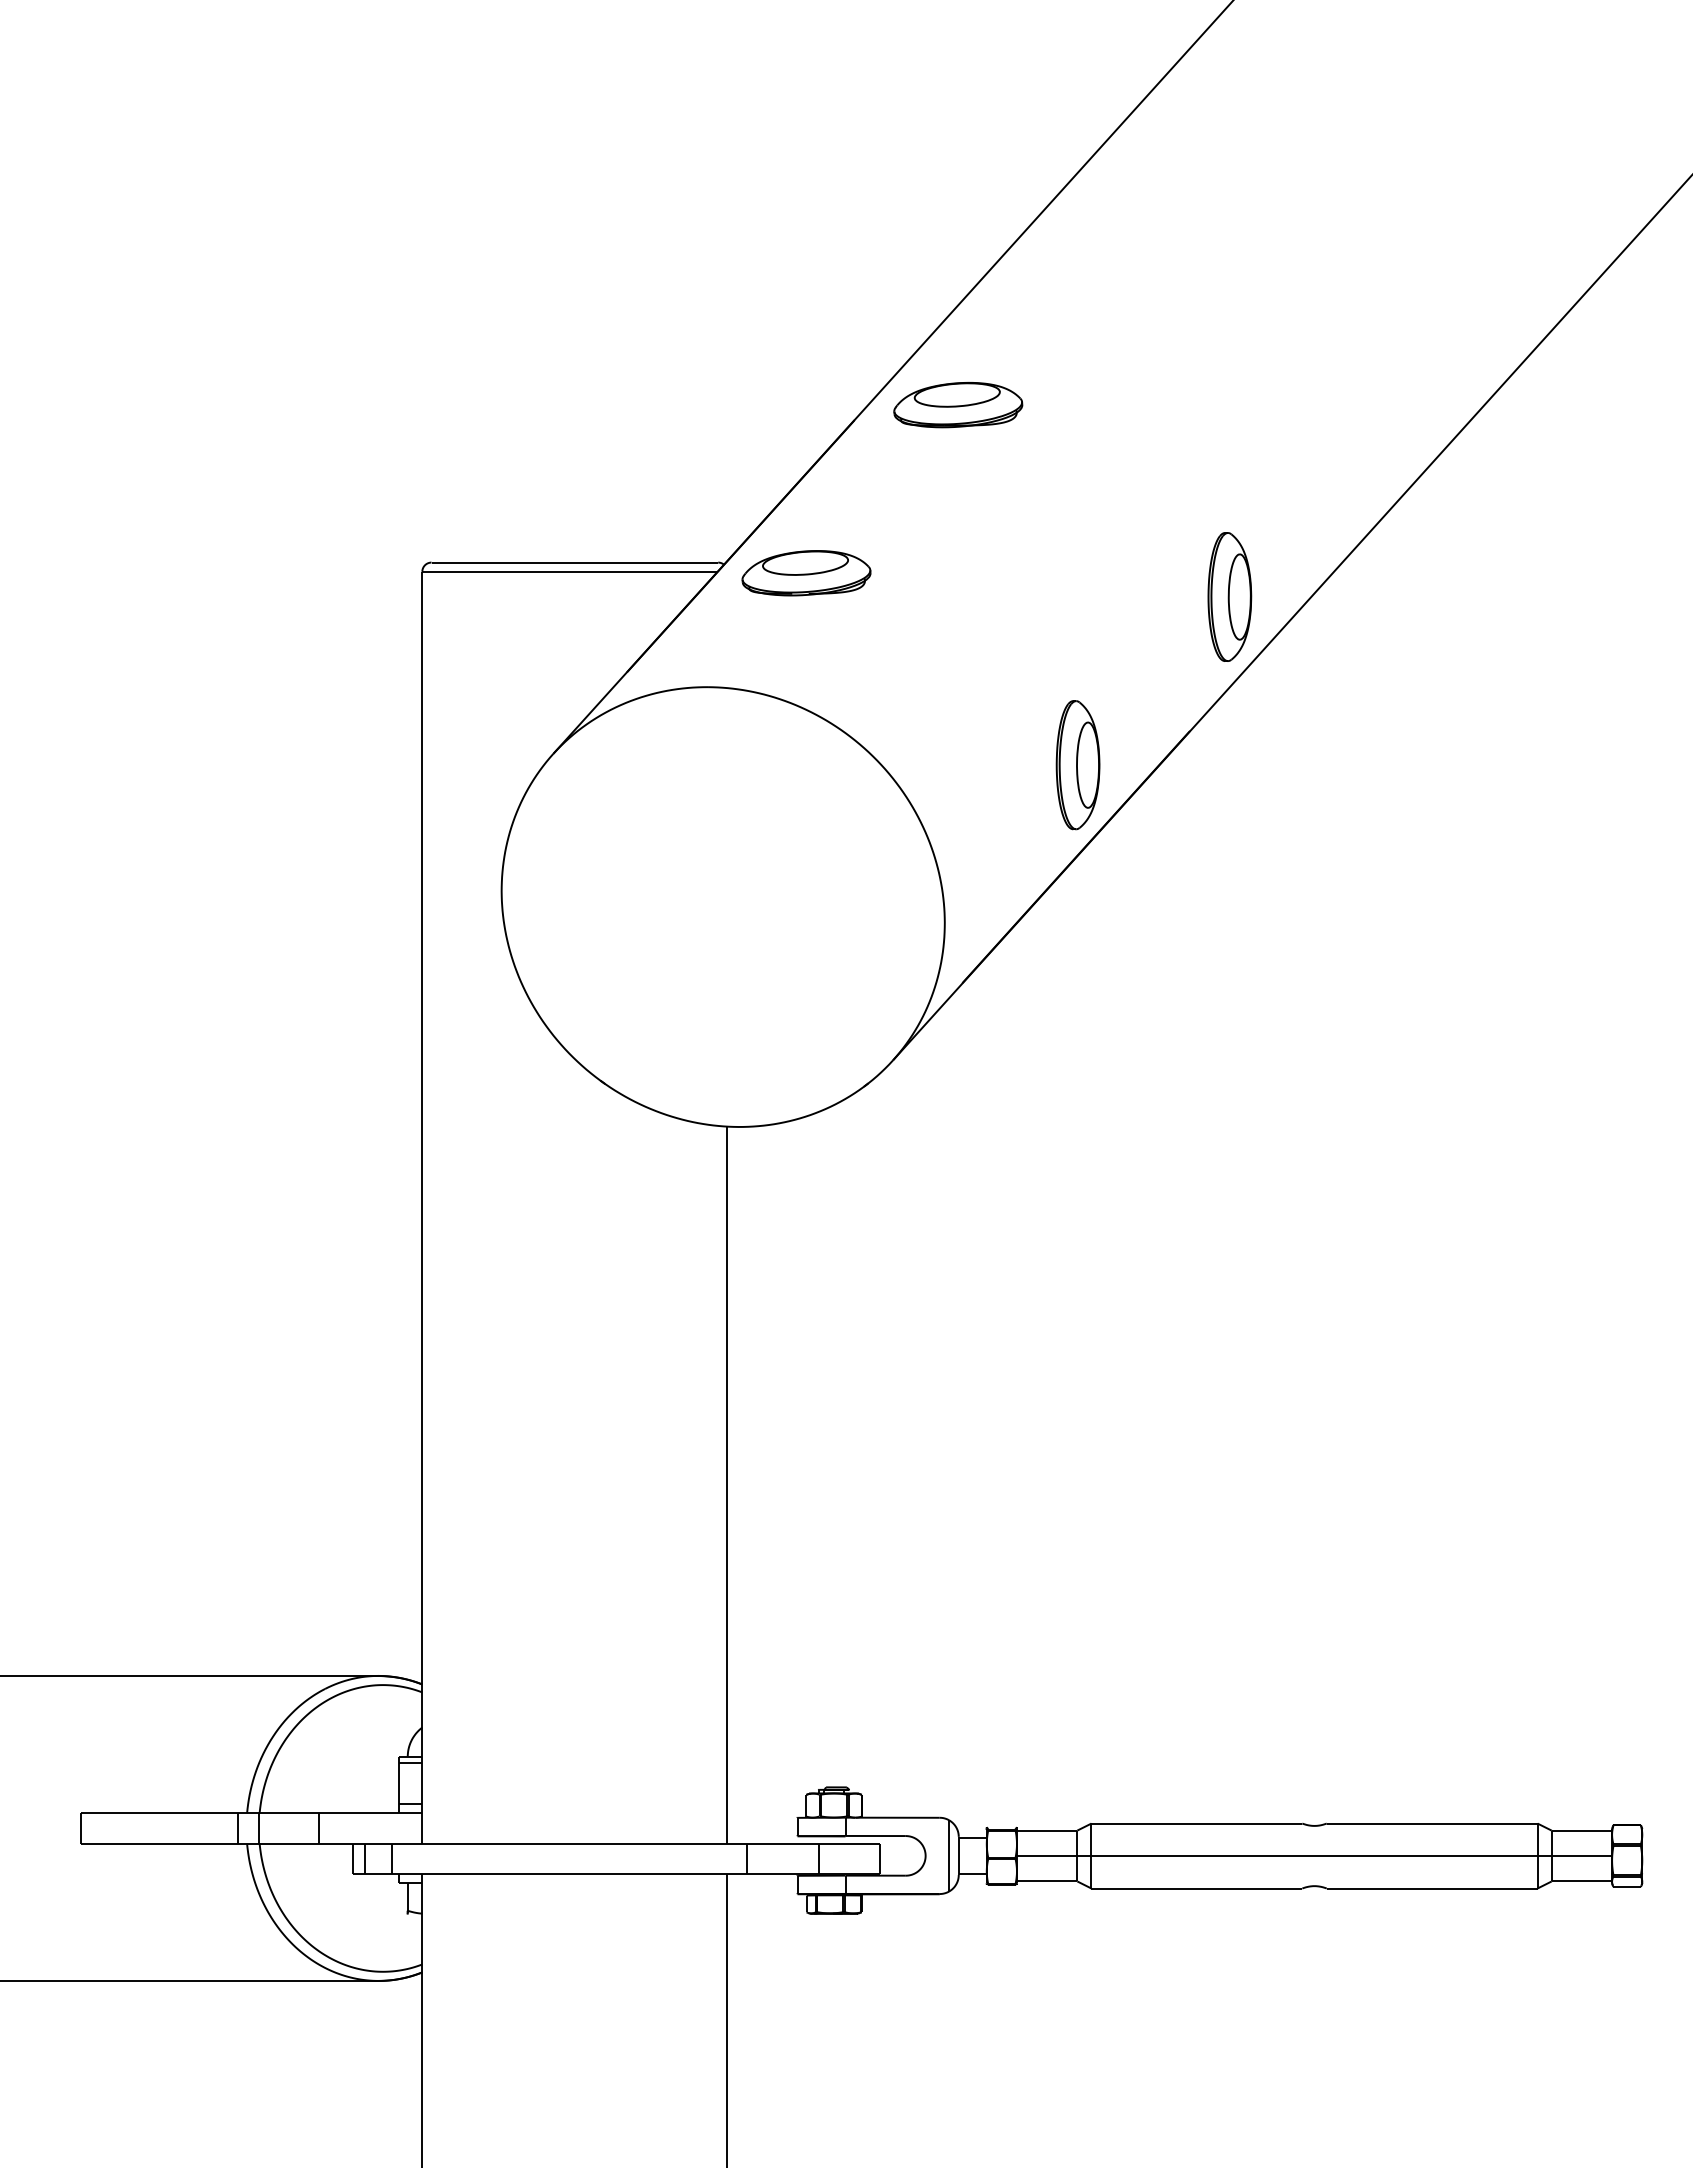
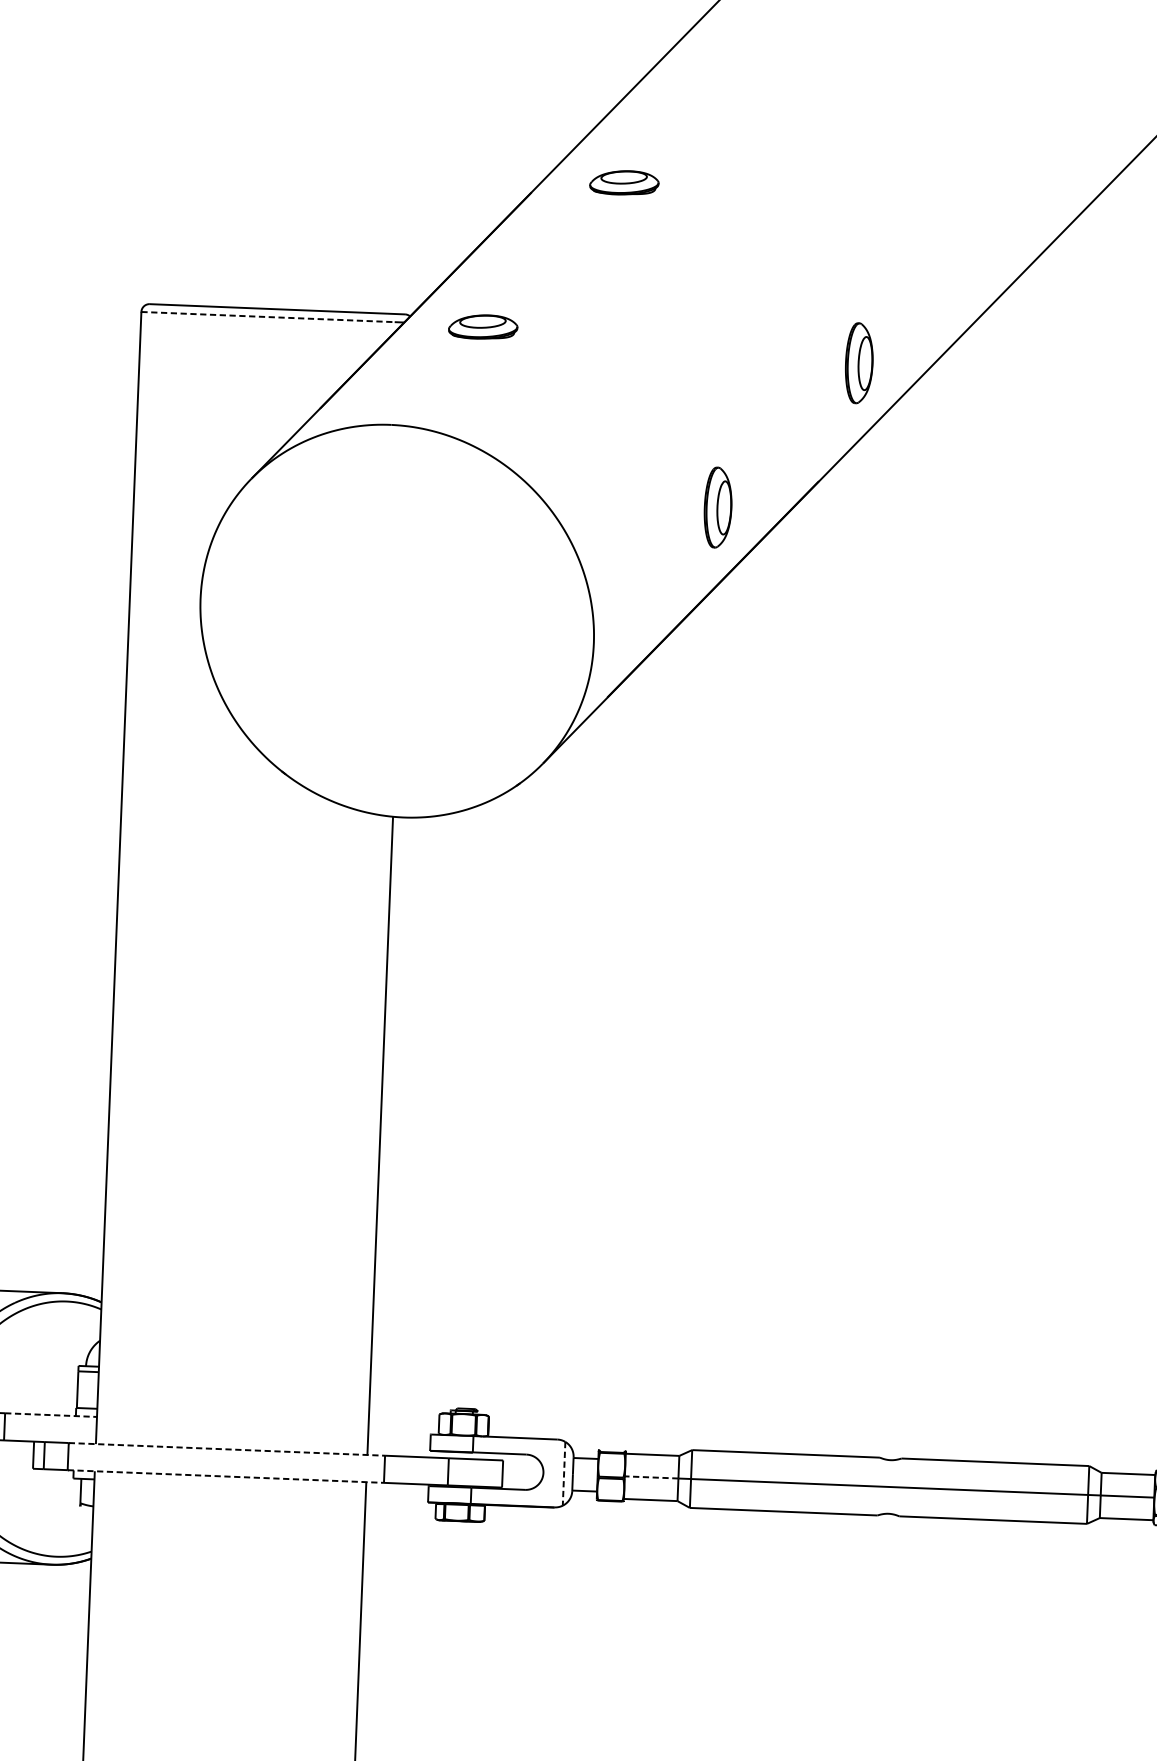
part: (958, 405) -> (624, 183), size x0.6
line: (564, 571) -> (267, 316), solid -> dashed
part: (806, 573) -> (483, 327), size x0.6
part: (1229, 596) -> (858, 362), size x0.7
part: (1077, 765) -> (717, 507), size x0.7
line: (370, 1813) -> (50, 1415), solid -> dashed
line: (569, 1843) -> (226, 1449), solid -> dashed
line: (948, 1855) -> (563, 1473), solid -> dashed
line: (1046, 1856) -> (651, 1477), solid -> dashed
line: (569, 1874) -> (225, 1476), solid -> dashed

